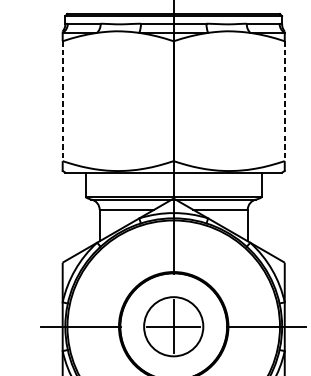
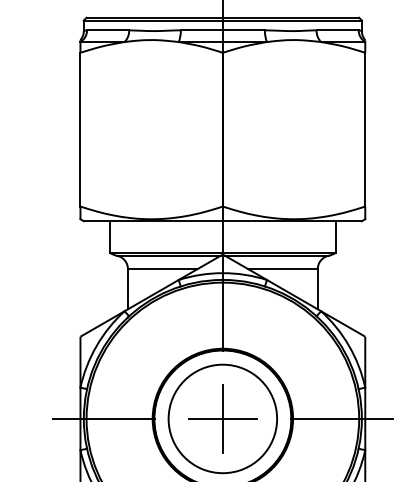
line: (62, 101) -> (80, 129), dashed -> solid
line: (284, 101) -> (365, 129), dashed -> solid
circle: (173, 326) -> (222, 418), size x1.43

